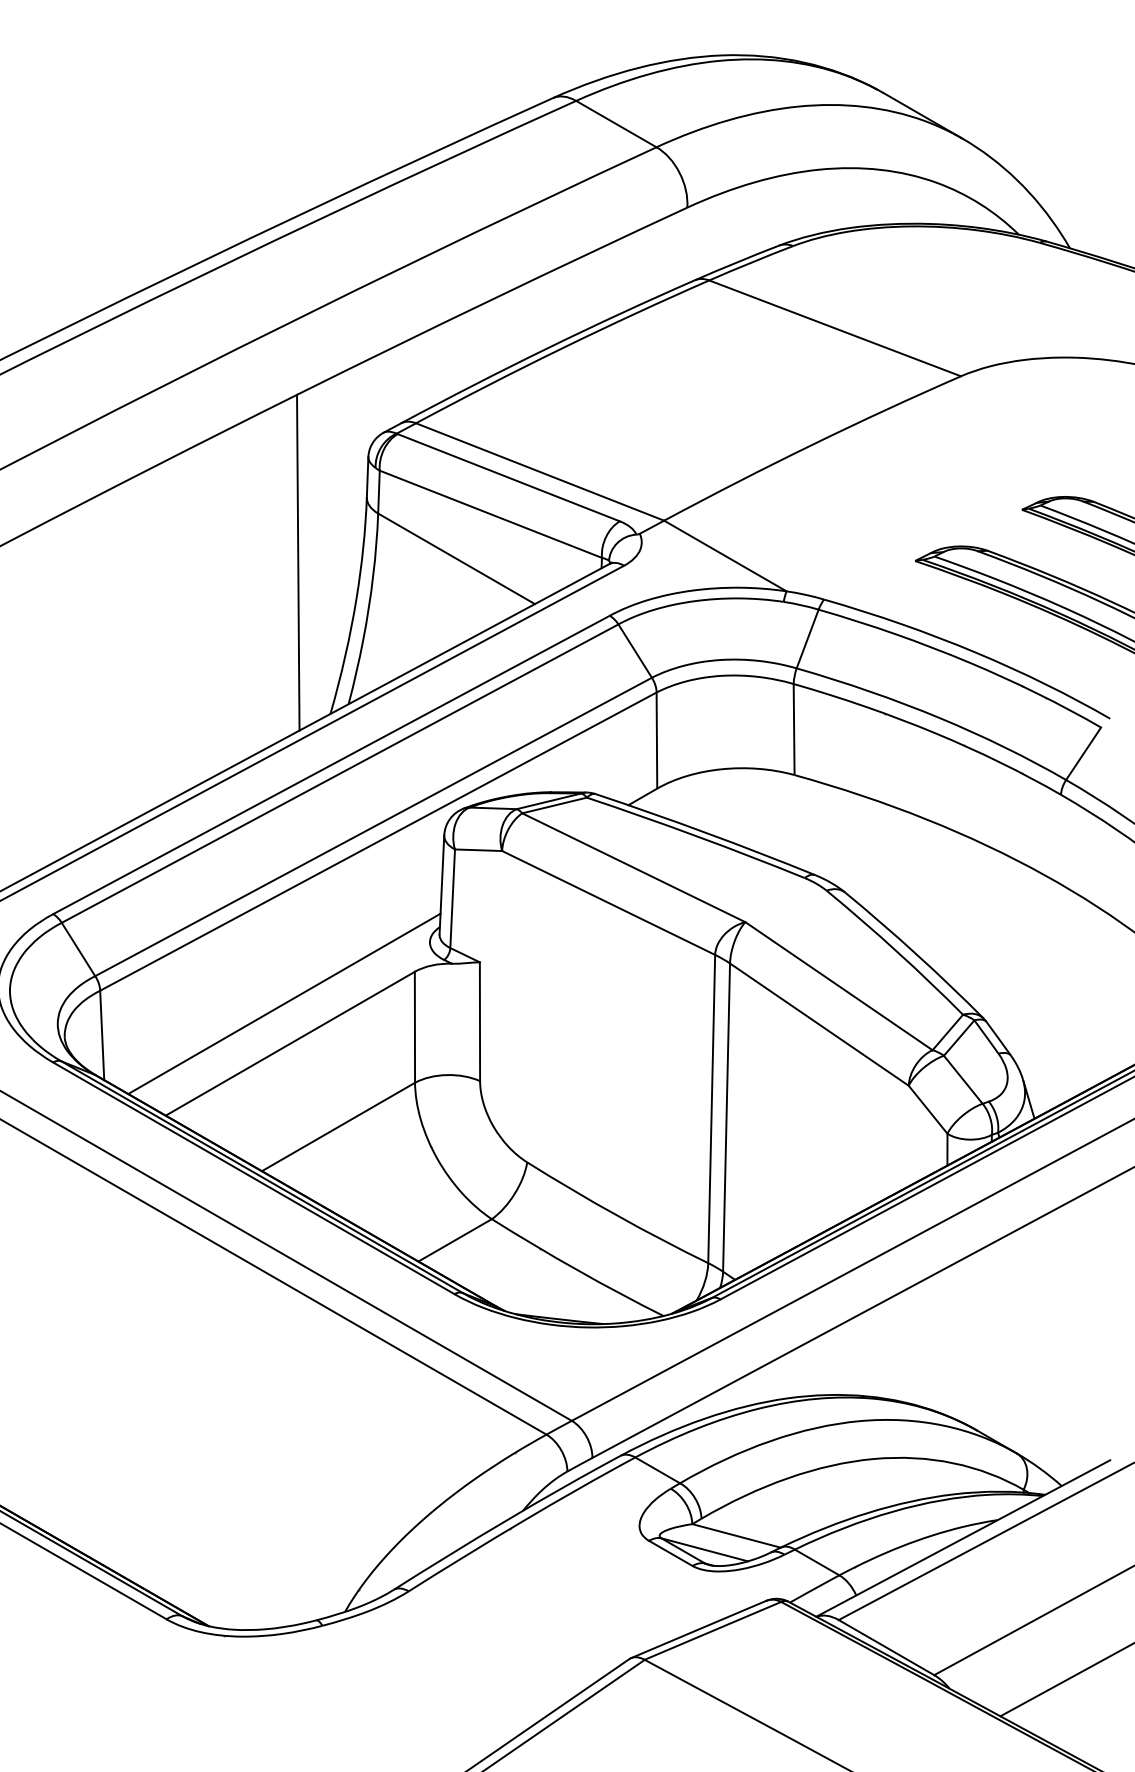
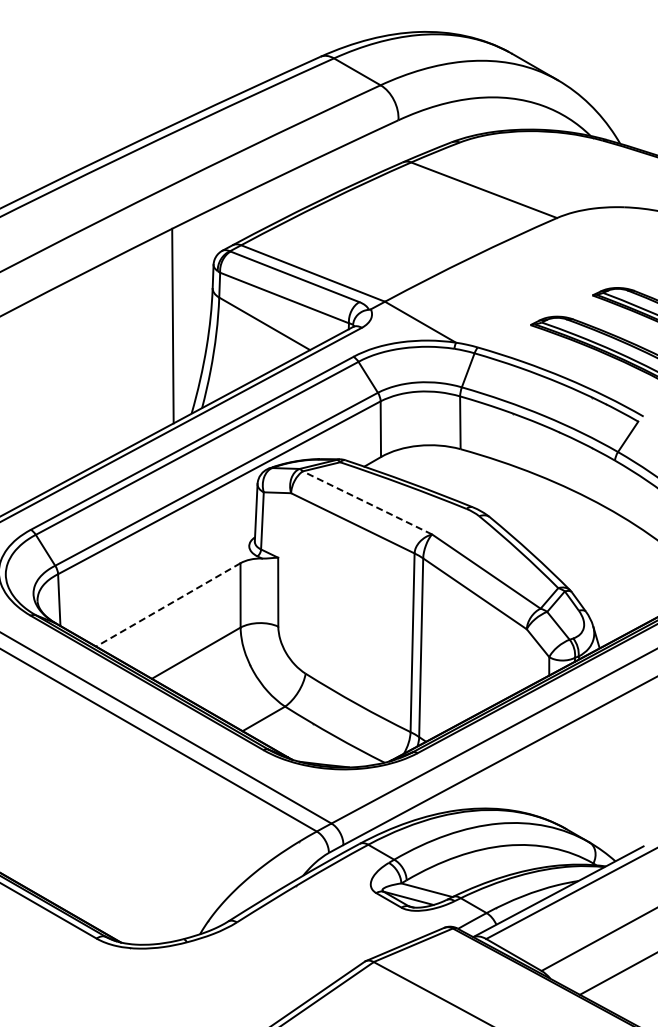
line: (633, 867) -> (367, 502), solid -> dashed
line: (283, 1003) -> (164, 581), removed
line: (288, 1044) -> (167, 605), solid -> dashed

